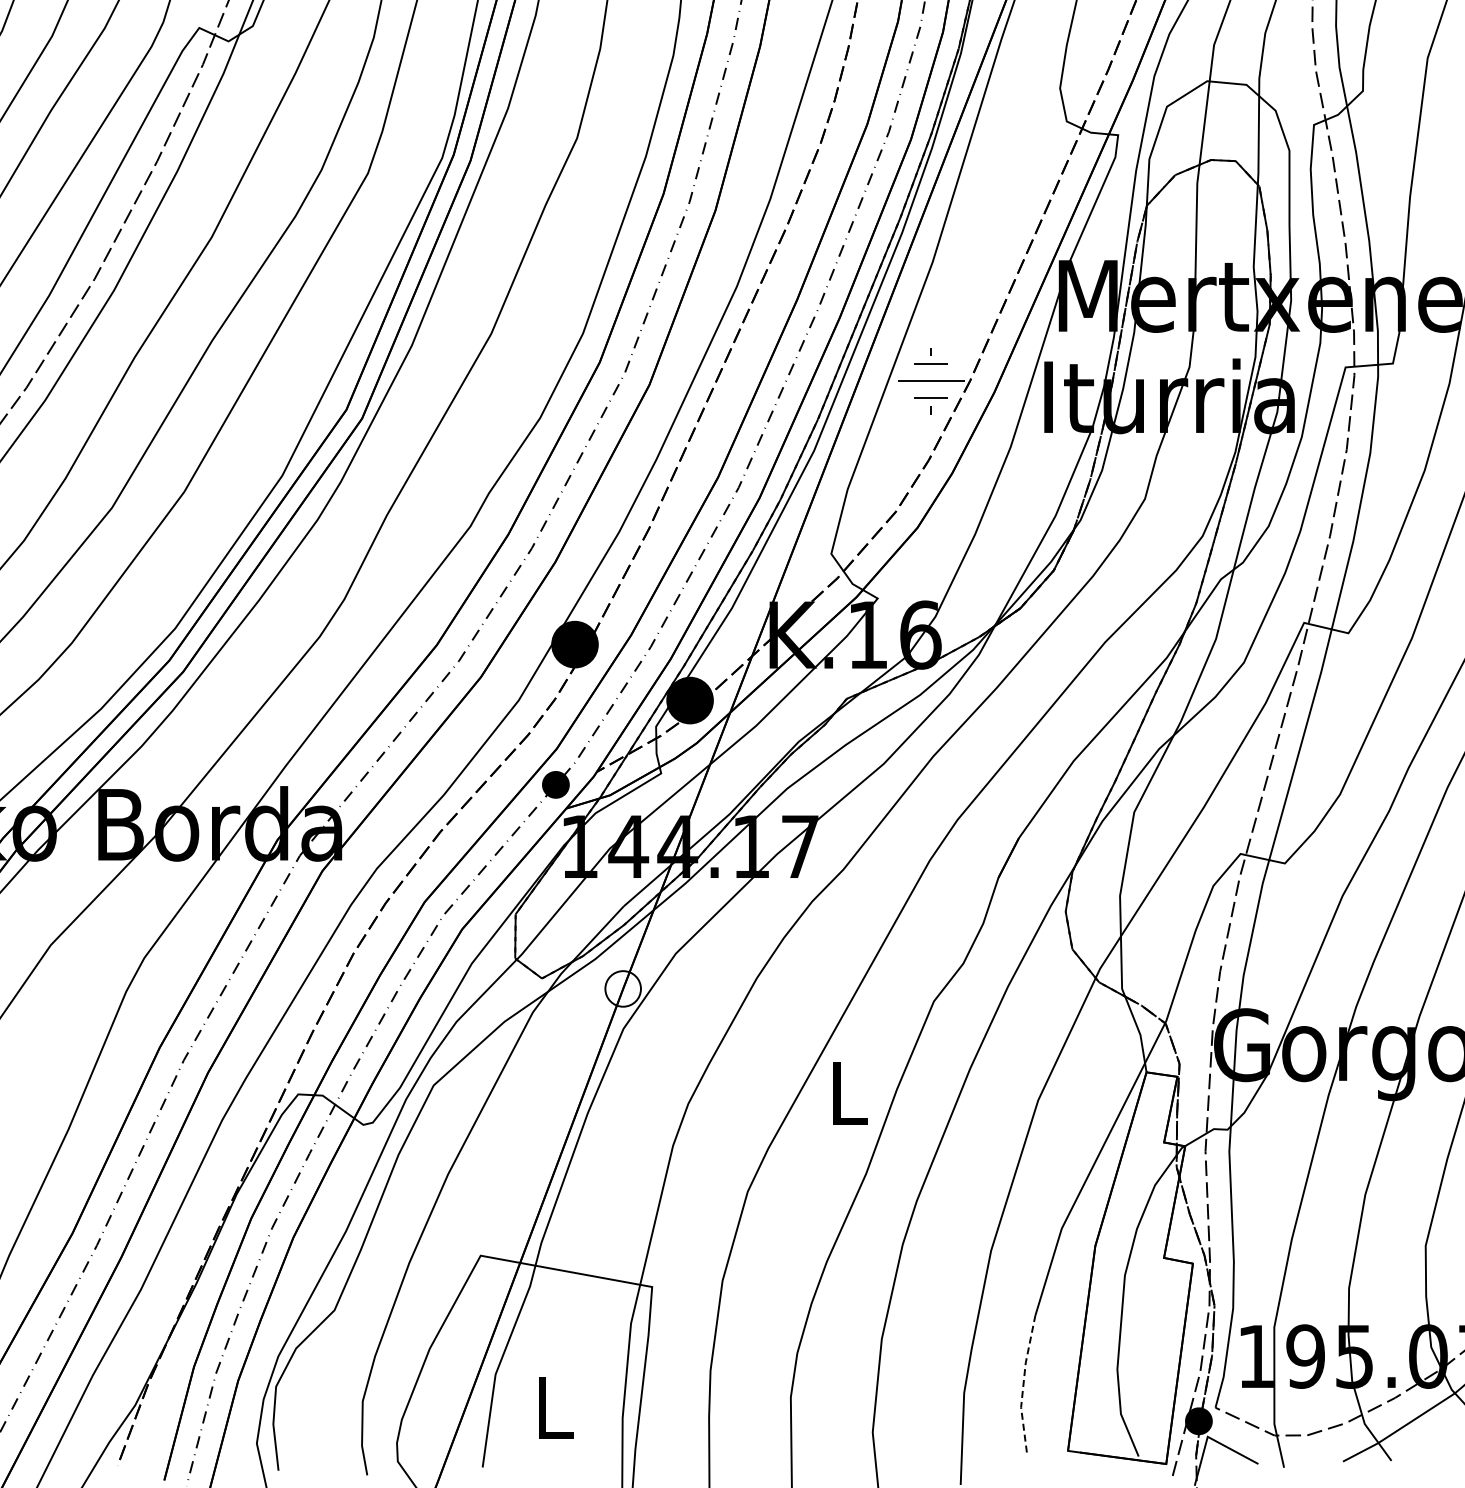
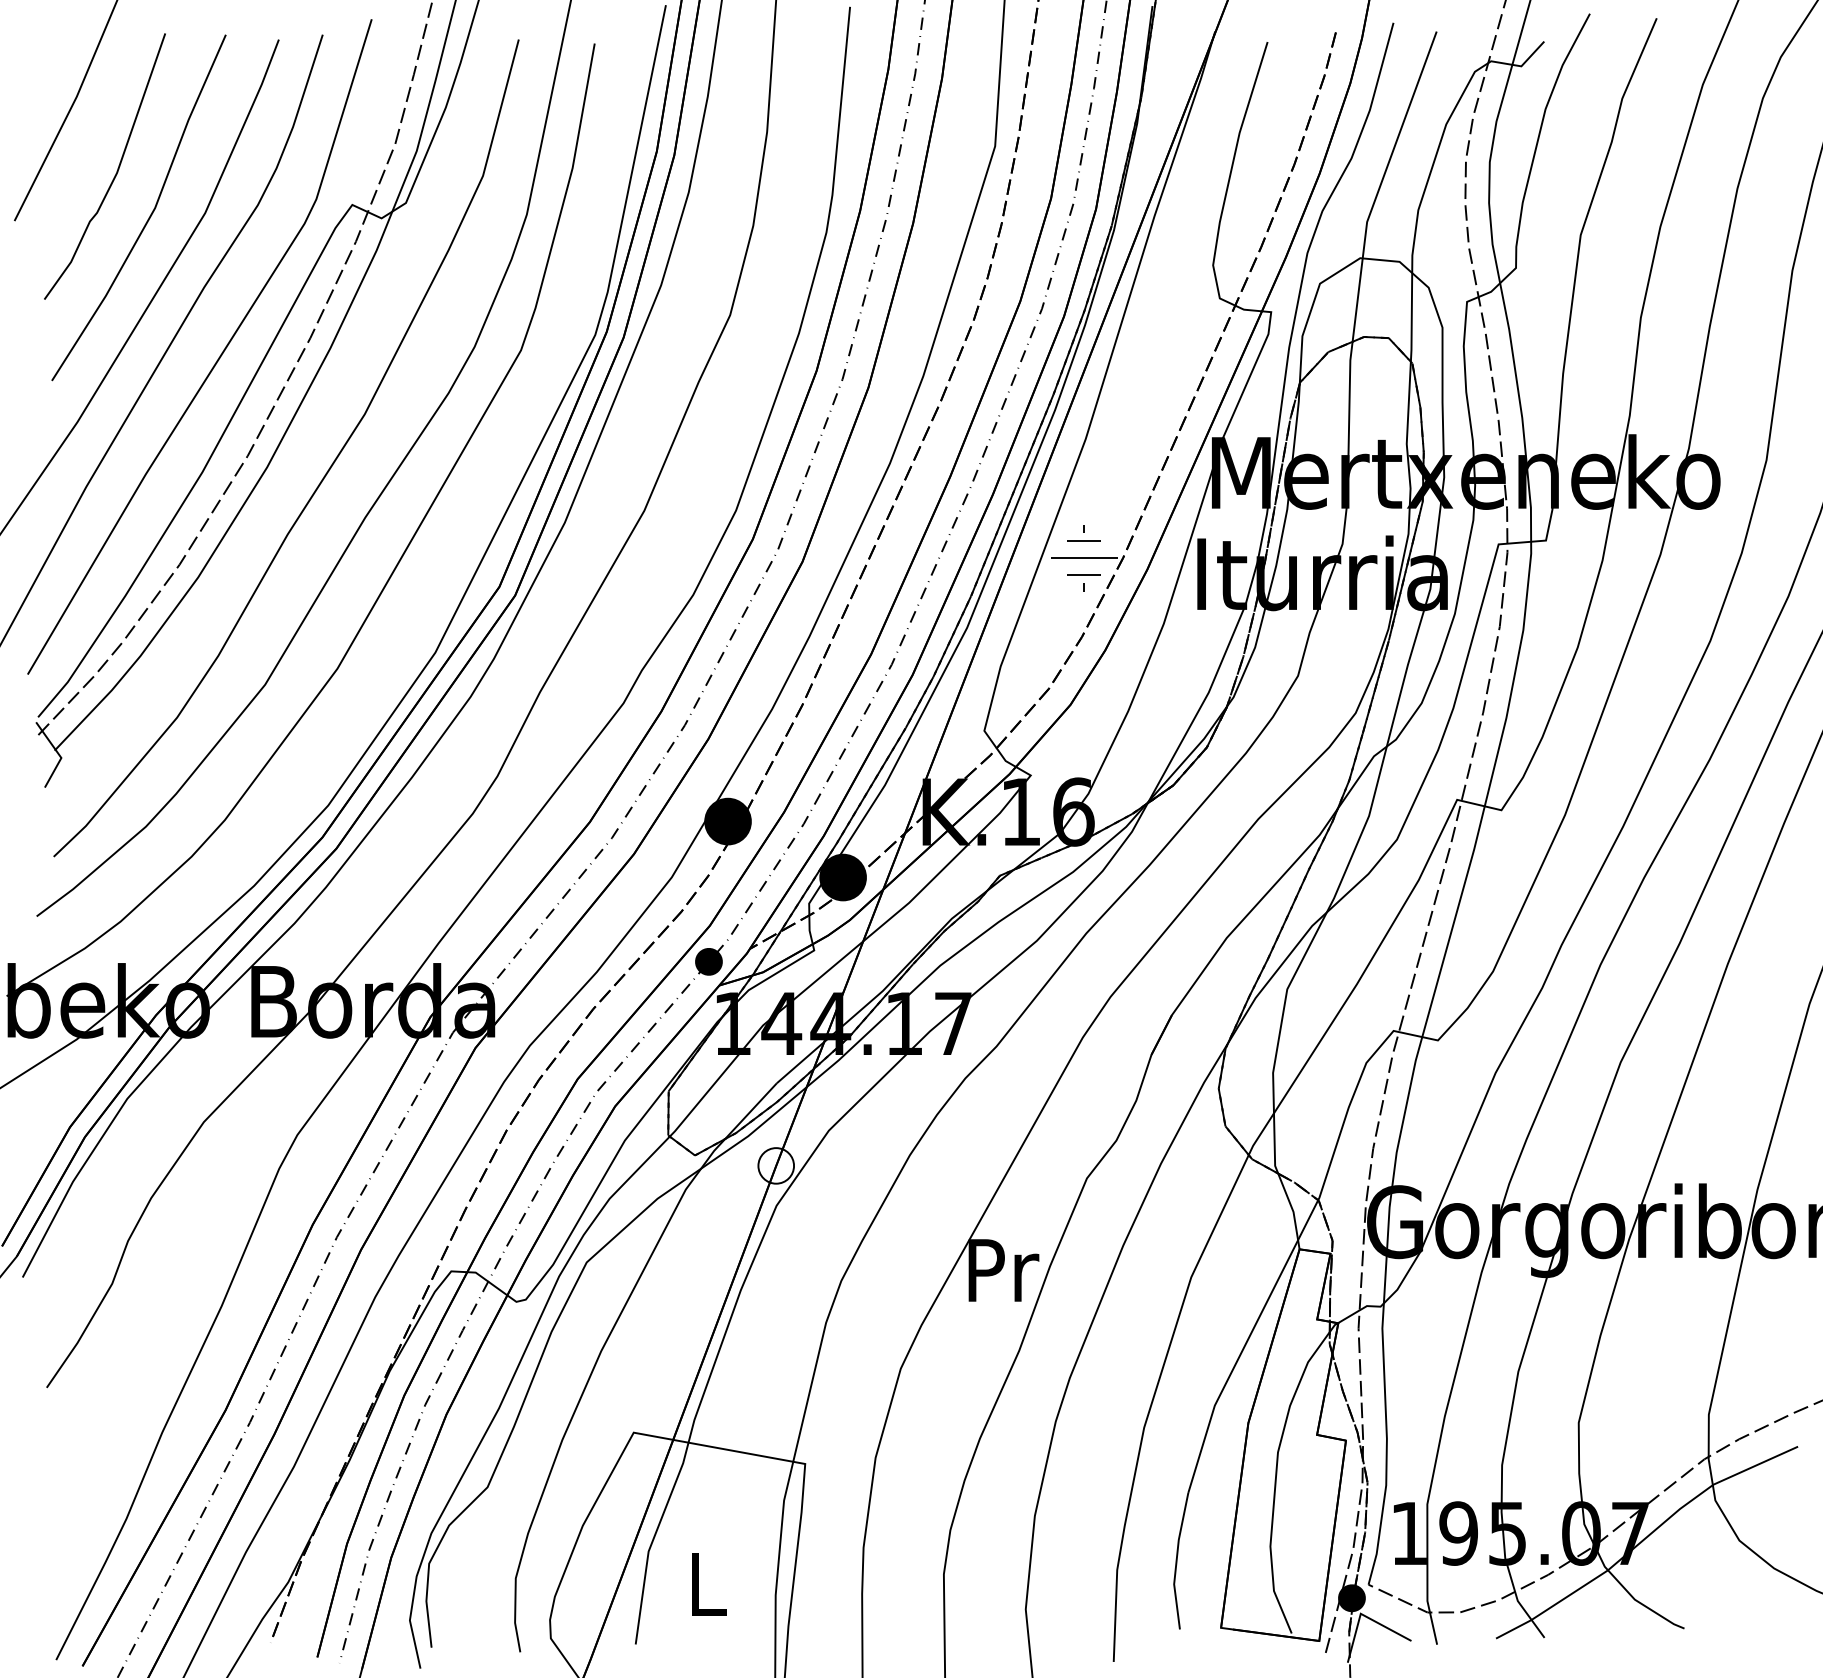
text: (850, 1093) -> (1003, 1270), L -> Pr
line: (1023, 1383) -> (1176, 1560), dashed -> solid

